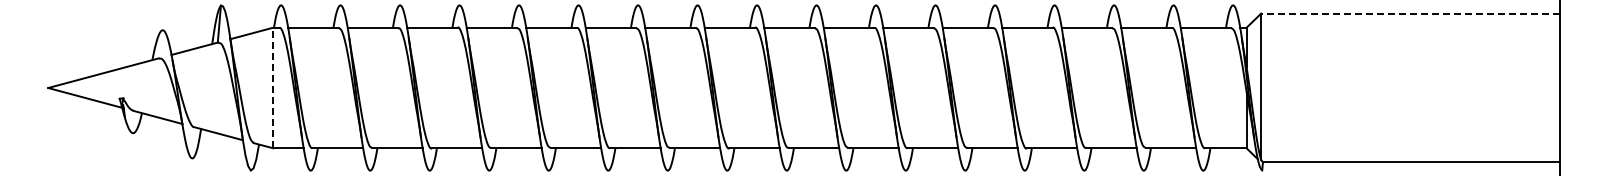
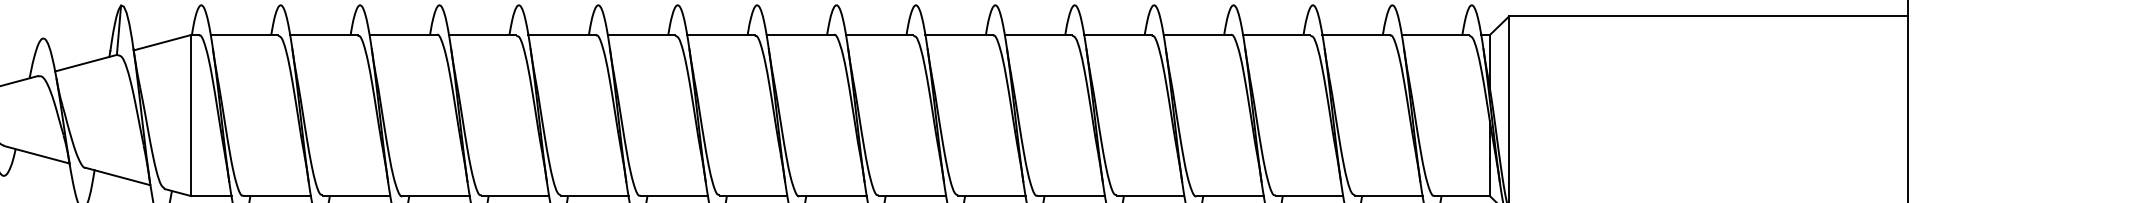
line: (1409, 13) -> (1707, 16), dashed -> solid
line: (273, 87) -> (191, 114), dashed -> solid

